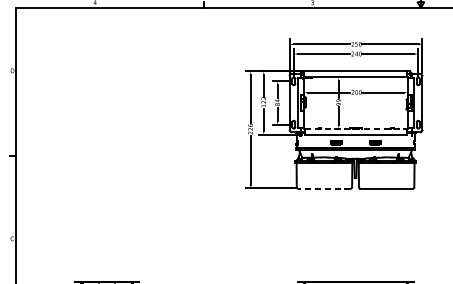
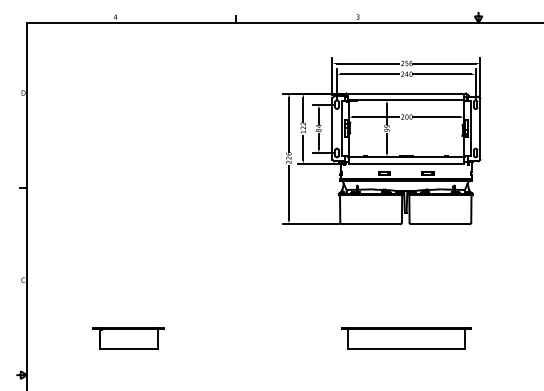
line: (356, 128) -> (406, 157), dashed -> solid
line: (323, 188) -> (370, 224), dashed -> solid

